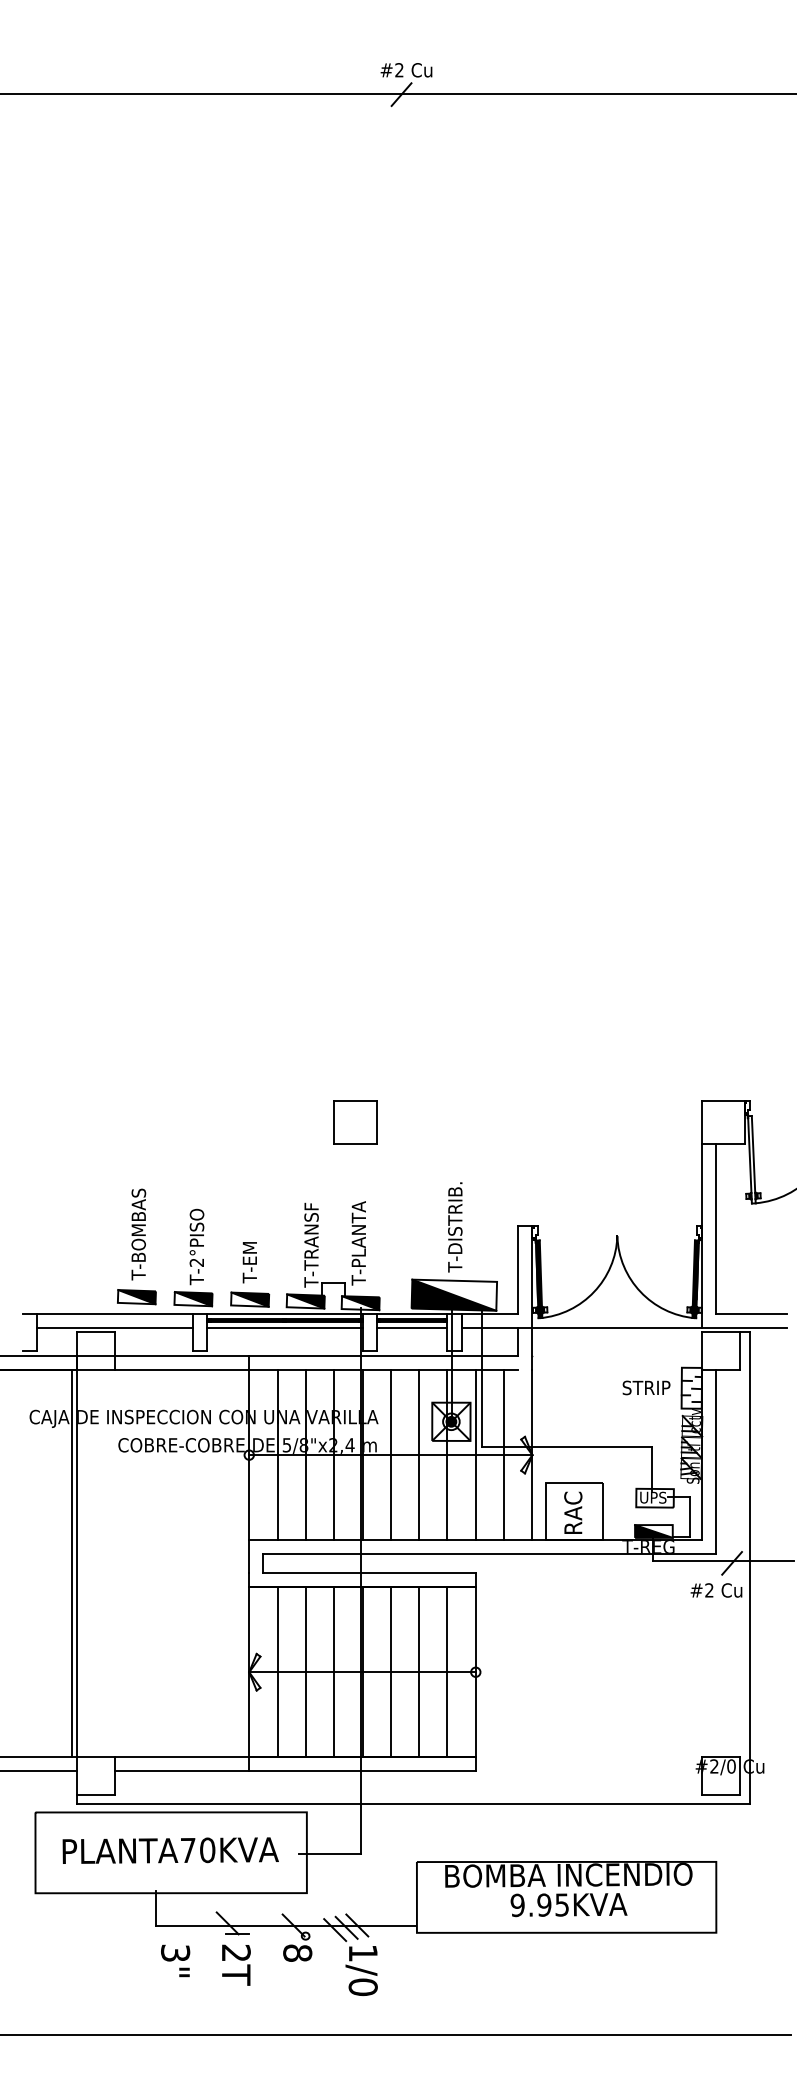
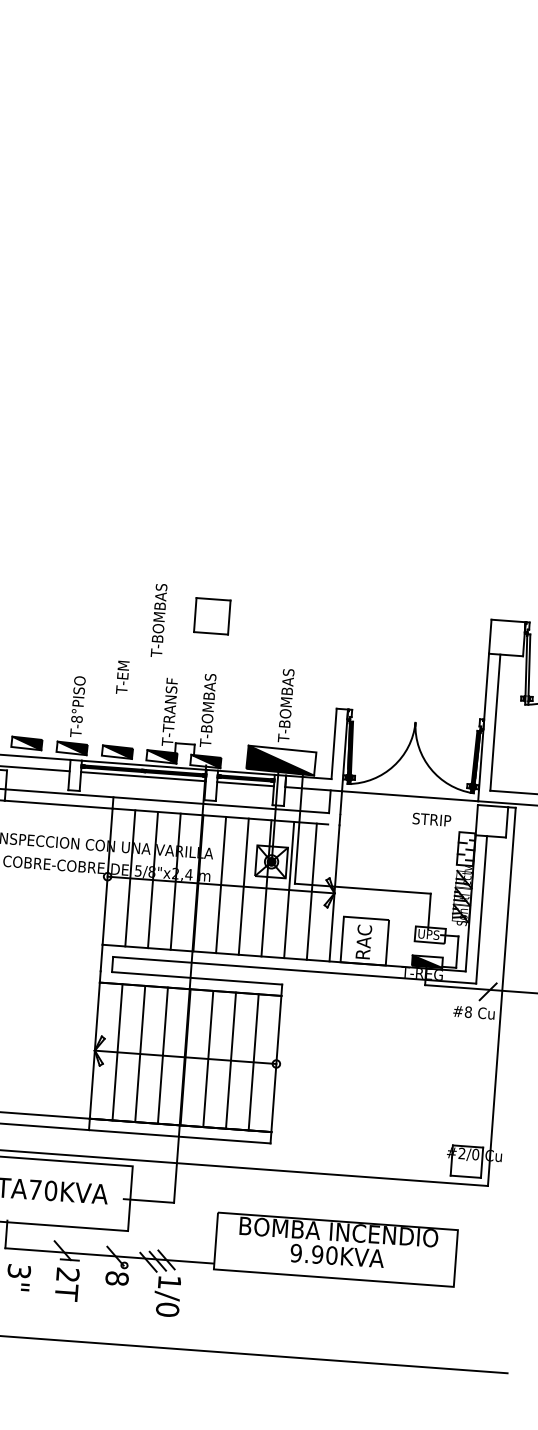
text: (455, 1216) -> (286, 697), T-DISTRIB. -> T-BOMBAS
text: (358, 1229) -> (208, 702), T-PLANTA -> T-BOMBAS
text: (138, 1234) -> (158, 620), moved
text: (196, 1262) -> (76, 719), T-2°PISO -> T-8°PISO
text: (249, 1262) -> (122, 677), moved
text: (646, 1387) -> (431, 819), moved
text: (709, 1590) -> (468, 1012), #2 -> #8
text: (562, 1904) -> (332, 1255), 9.95KVA -> 9.90KVA

